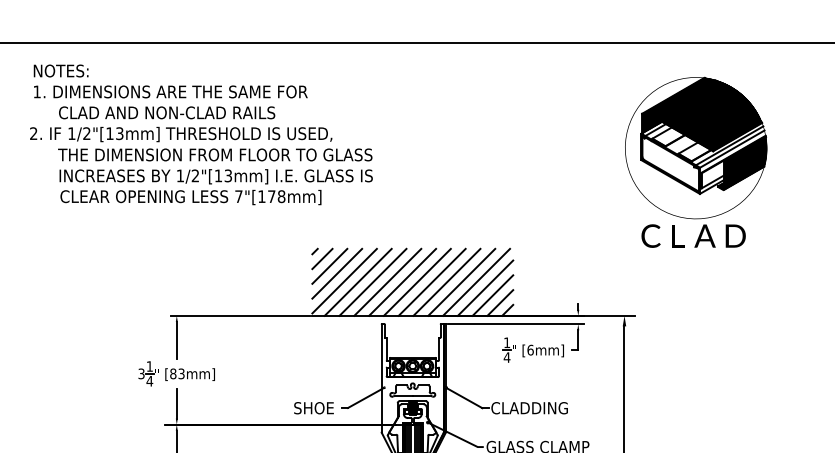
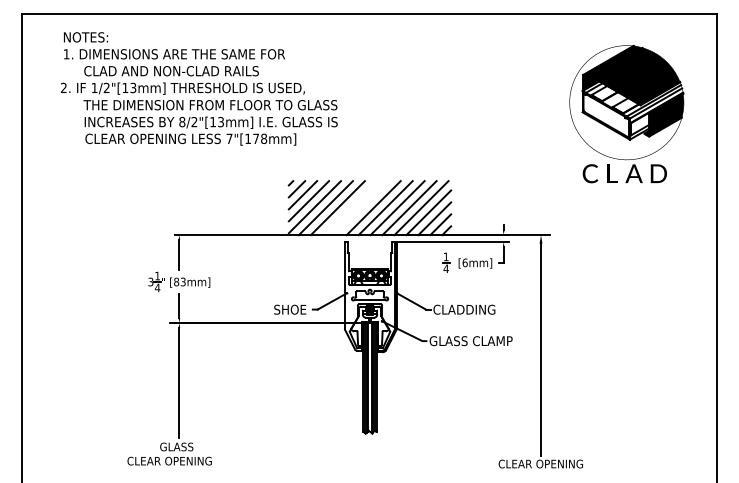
part: (695, 161) -> (626, 113), moved
text: (180, 176) -> (182, 122), 1/2"[13mm] -> 8/2"[13mm]
line: (387, 282) -> (349, 208), removed
line: (402, 282) -> (361, 208), removed

